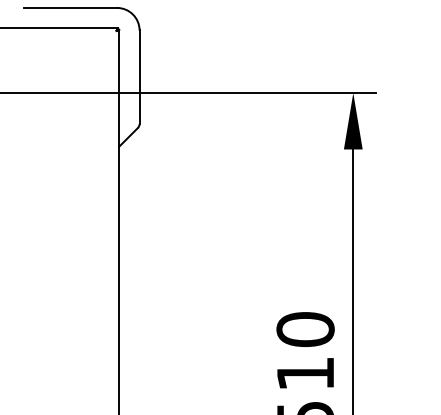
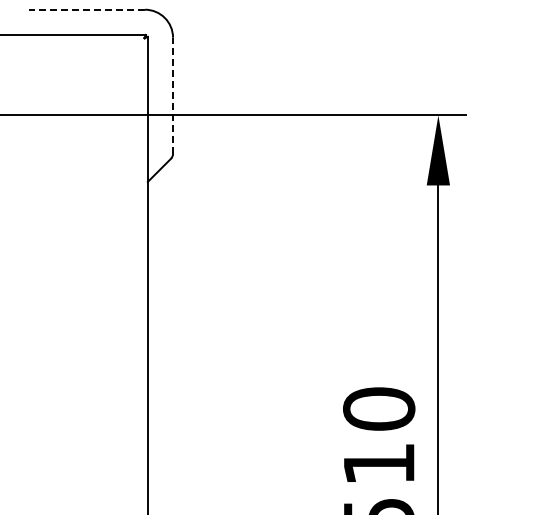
line: (69, 7) -> (86, 9), solid -> dashed
line: (139, 77) -> (173, 95), solid -> dashed

